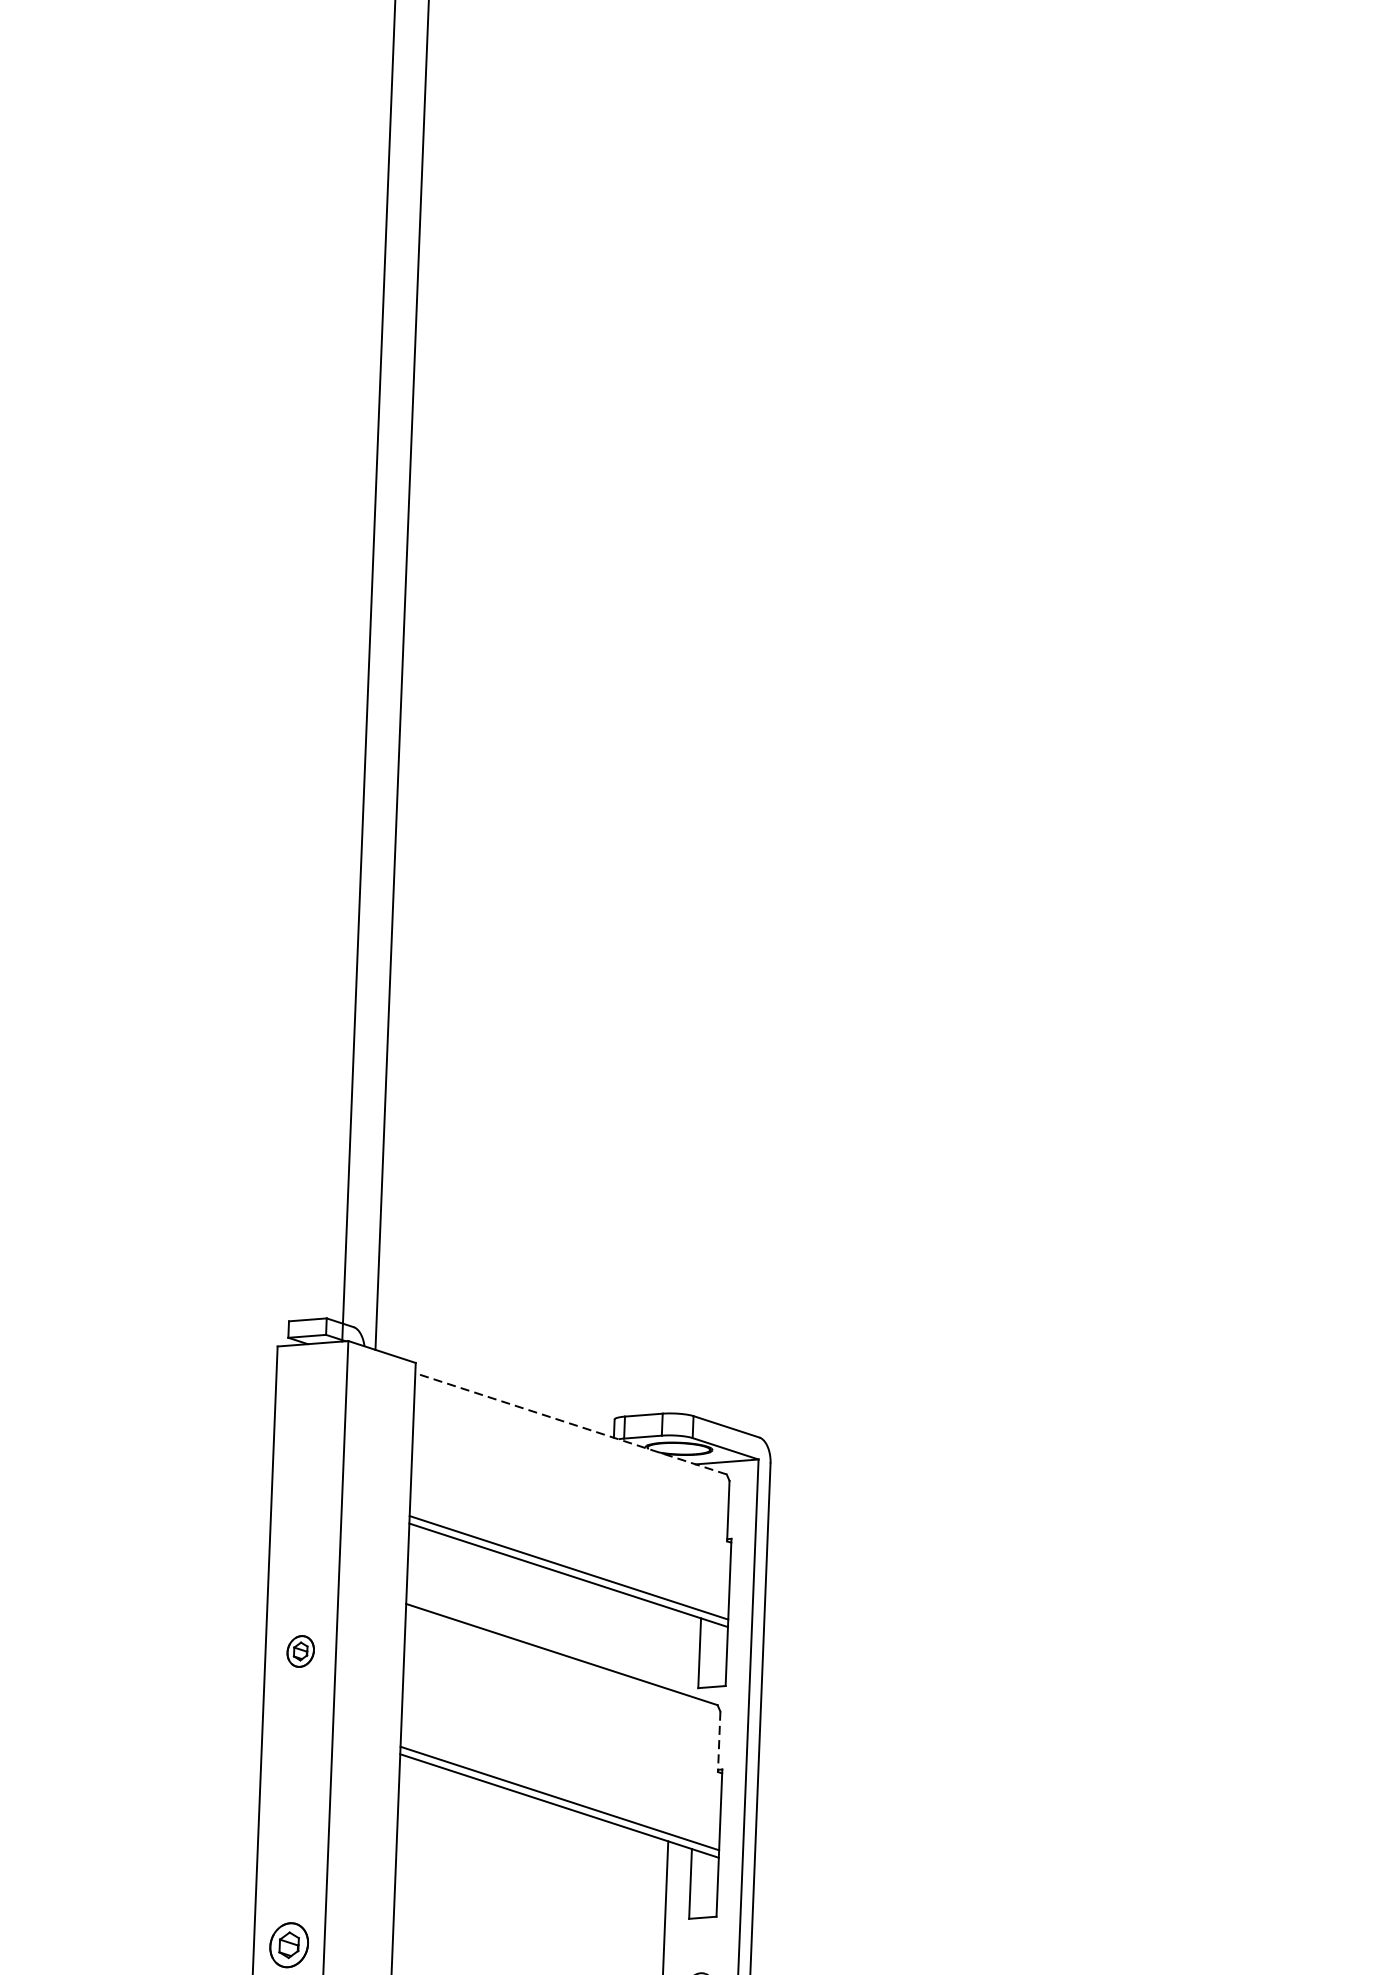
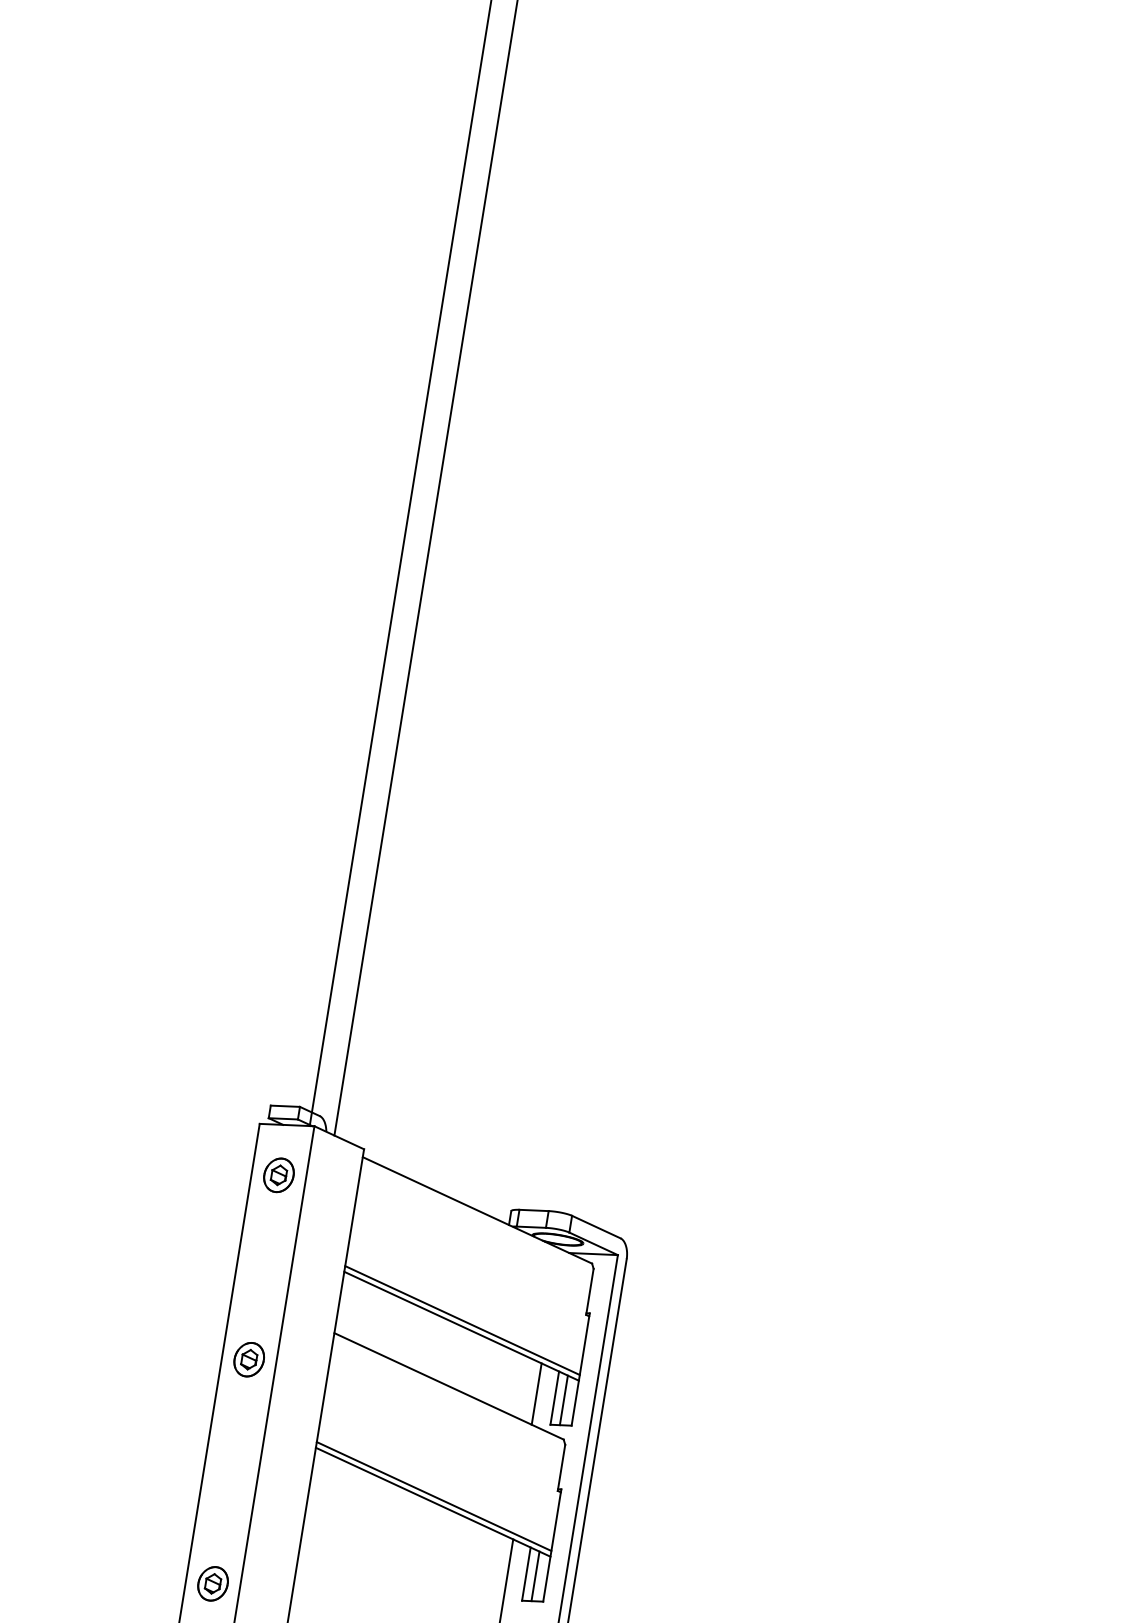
part: (309, 1409) -> (278, 1175), added
line: (571, 1423) -> (477, 1210), dashed -> solid
line: (675, 1650) -> (536, 1393), added
part: (299, 1651) -> (248, 1359), size x1.43
line: (711, 1654) -> (563, 1400), added
line: (719, 1742) -> (561, 1468), dashed -> solid
line: (702, 1885) -> (535, 1576), added

